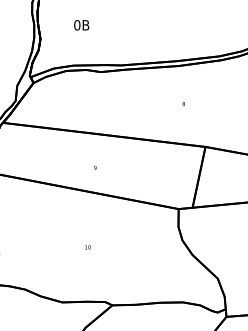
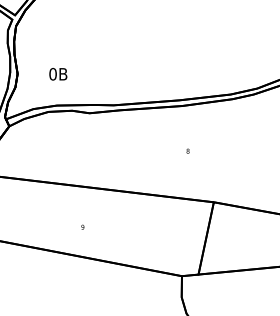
text: (81, 25) -> (58, 74), moved

